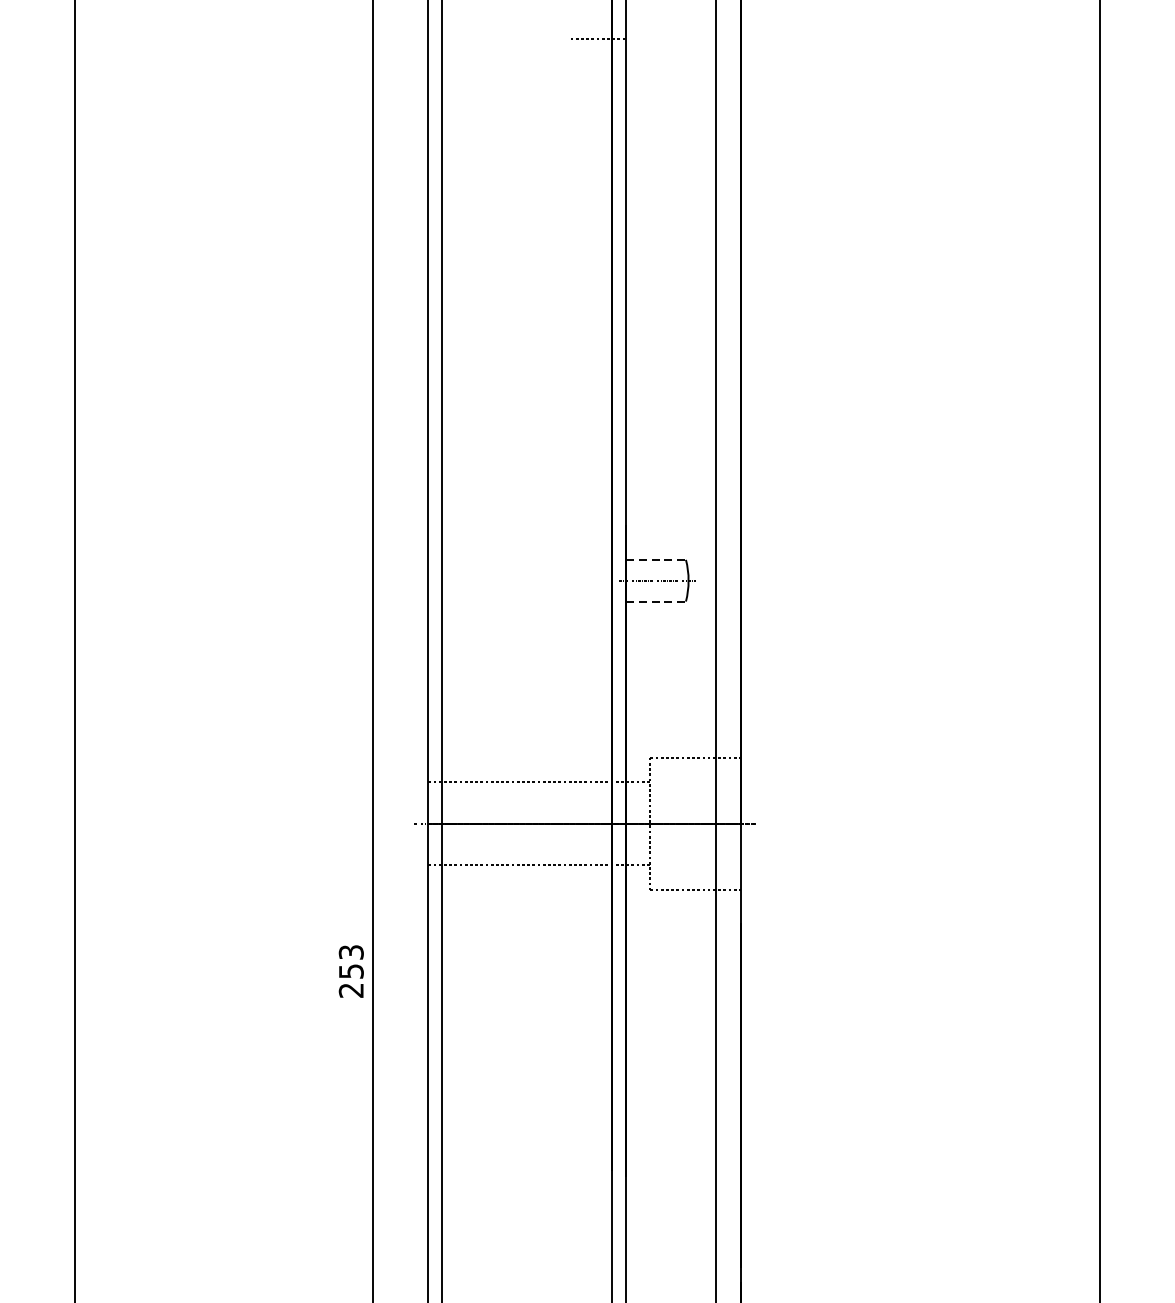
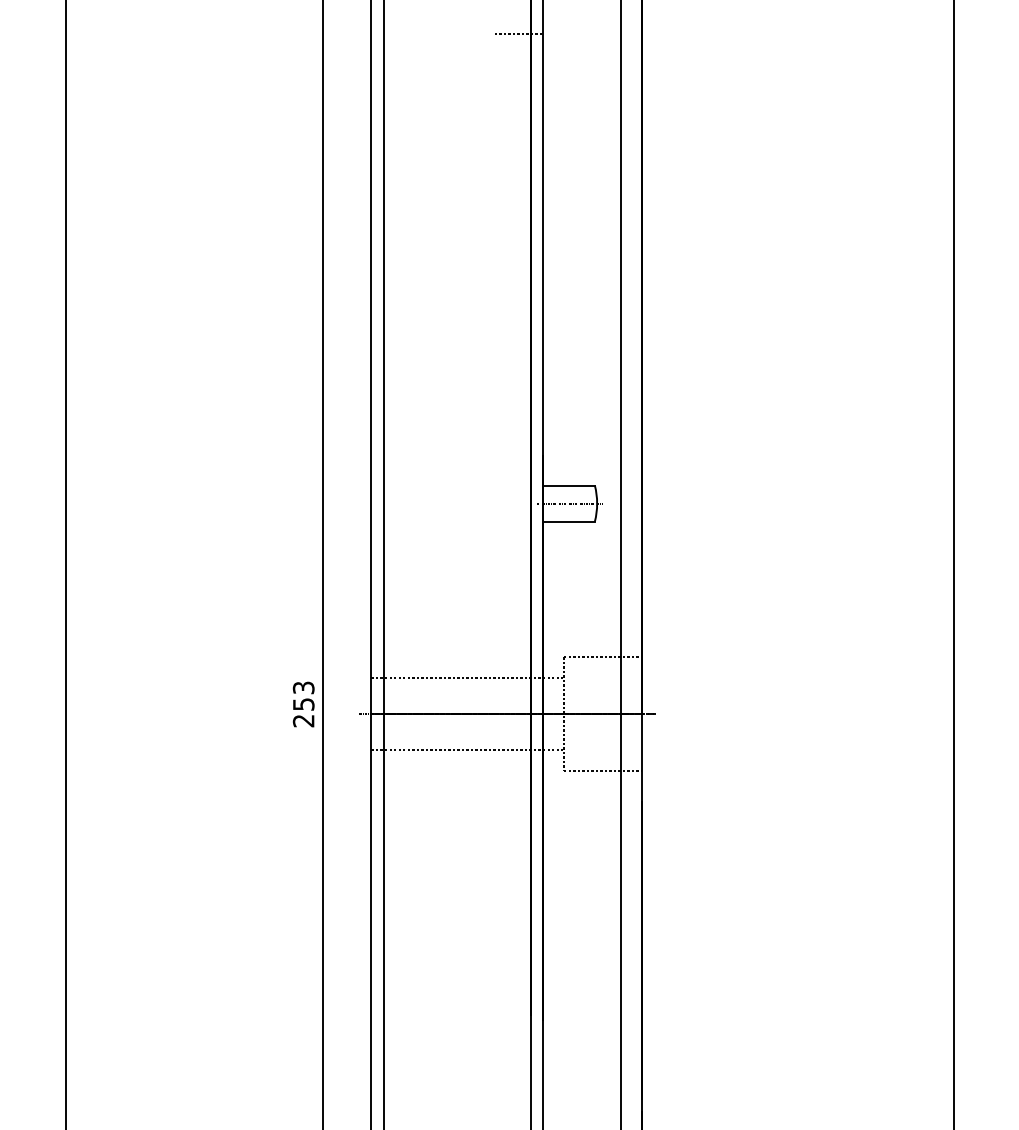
line: (655, 559) -> (568, 485), dashed -> solid
line: (655, 601) -> (568, 521), dashed -> solid
text: (351, 971) -> (303, 704), moved

